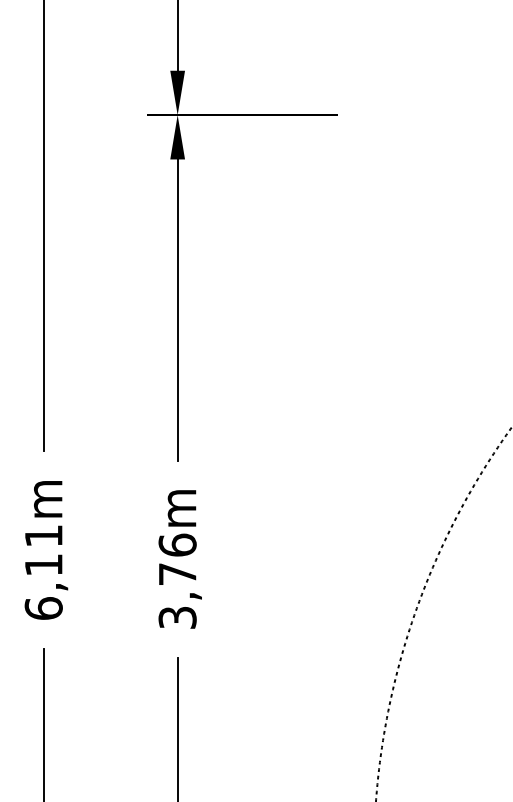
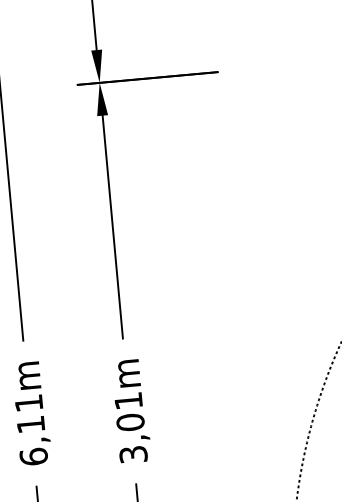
text: (177, 559) -> (129, 411), 3,76m -> 3,01m

